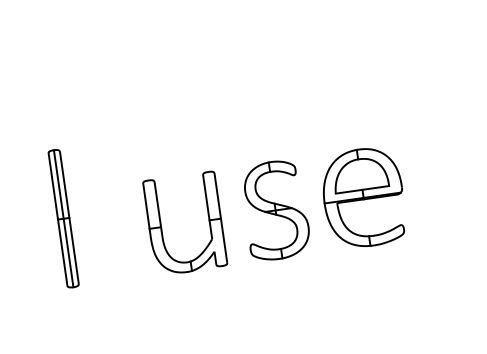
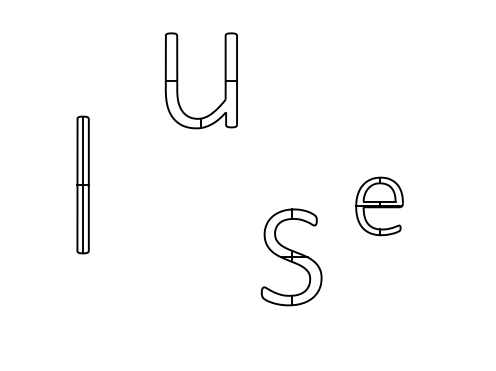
part: (363, 198) -> (379, 206), size x0.6
part: (275, 210) -> (291, 257), moved
part: (162, 226) -> (178, 80), moved

